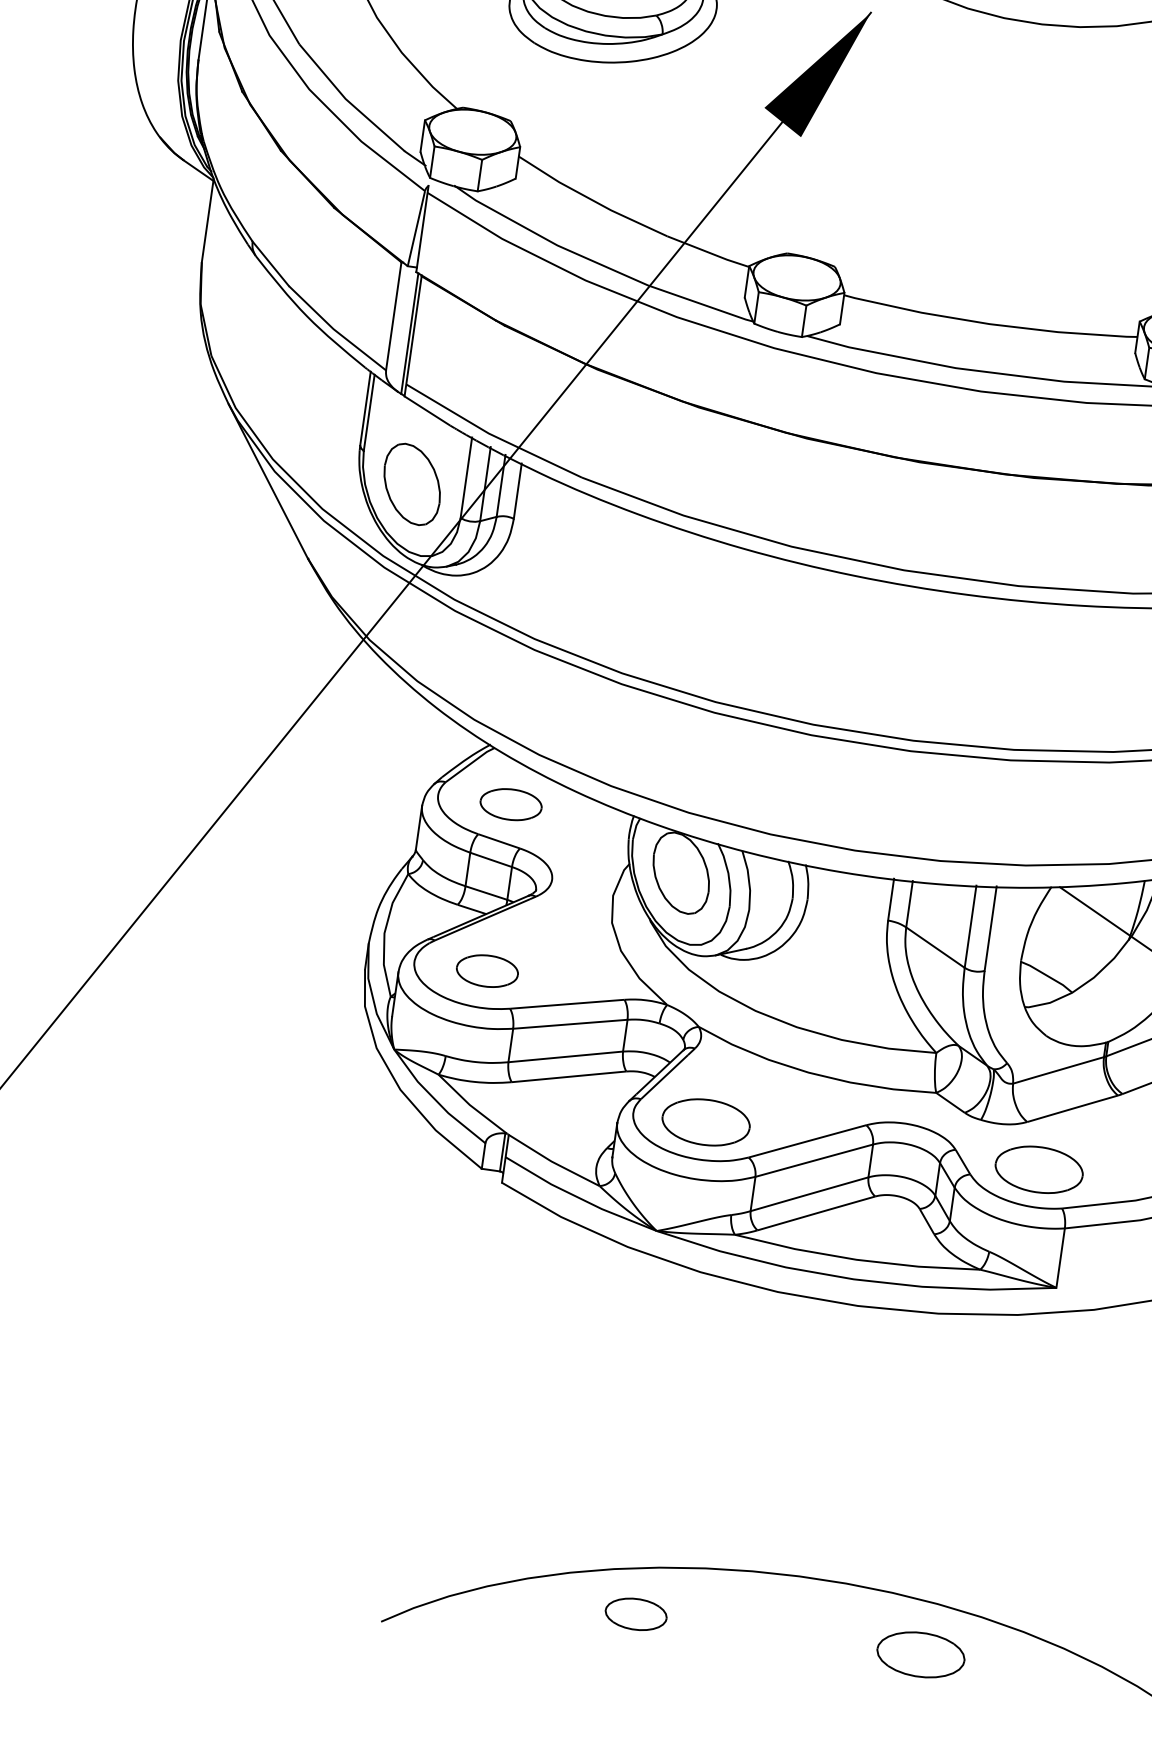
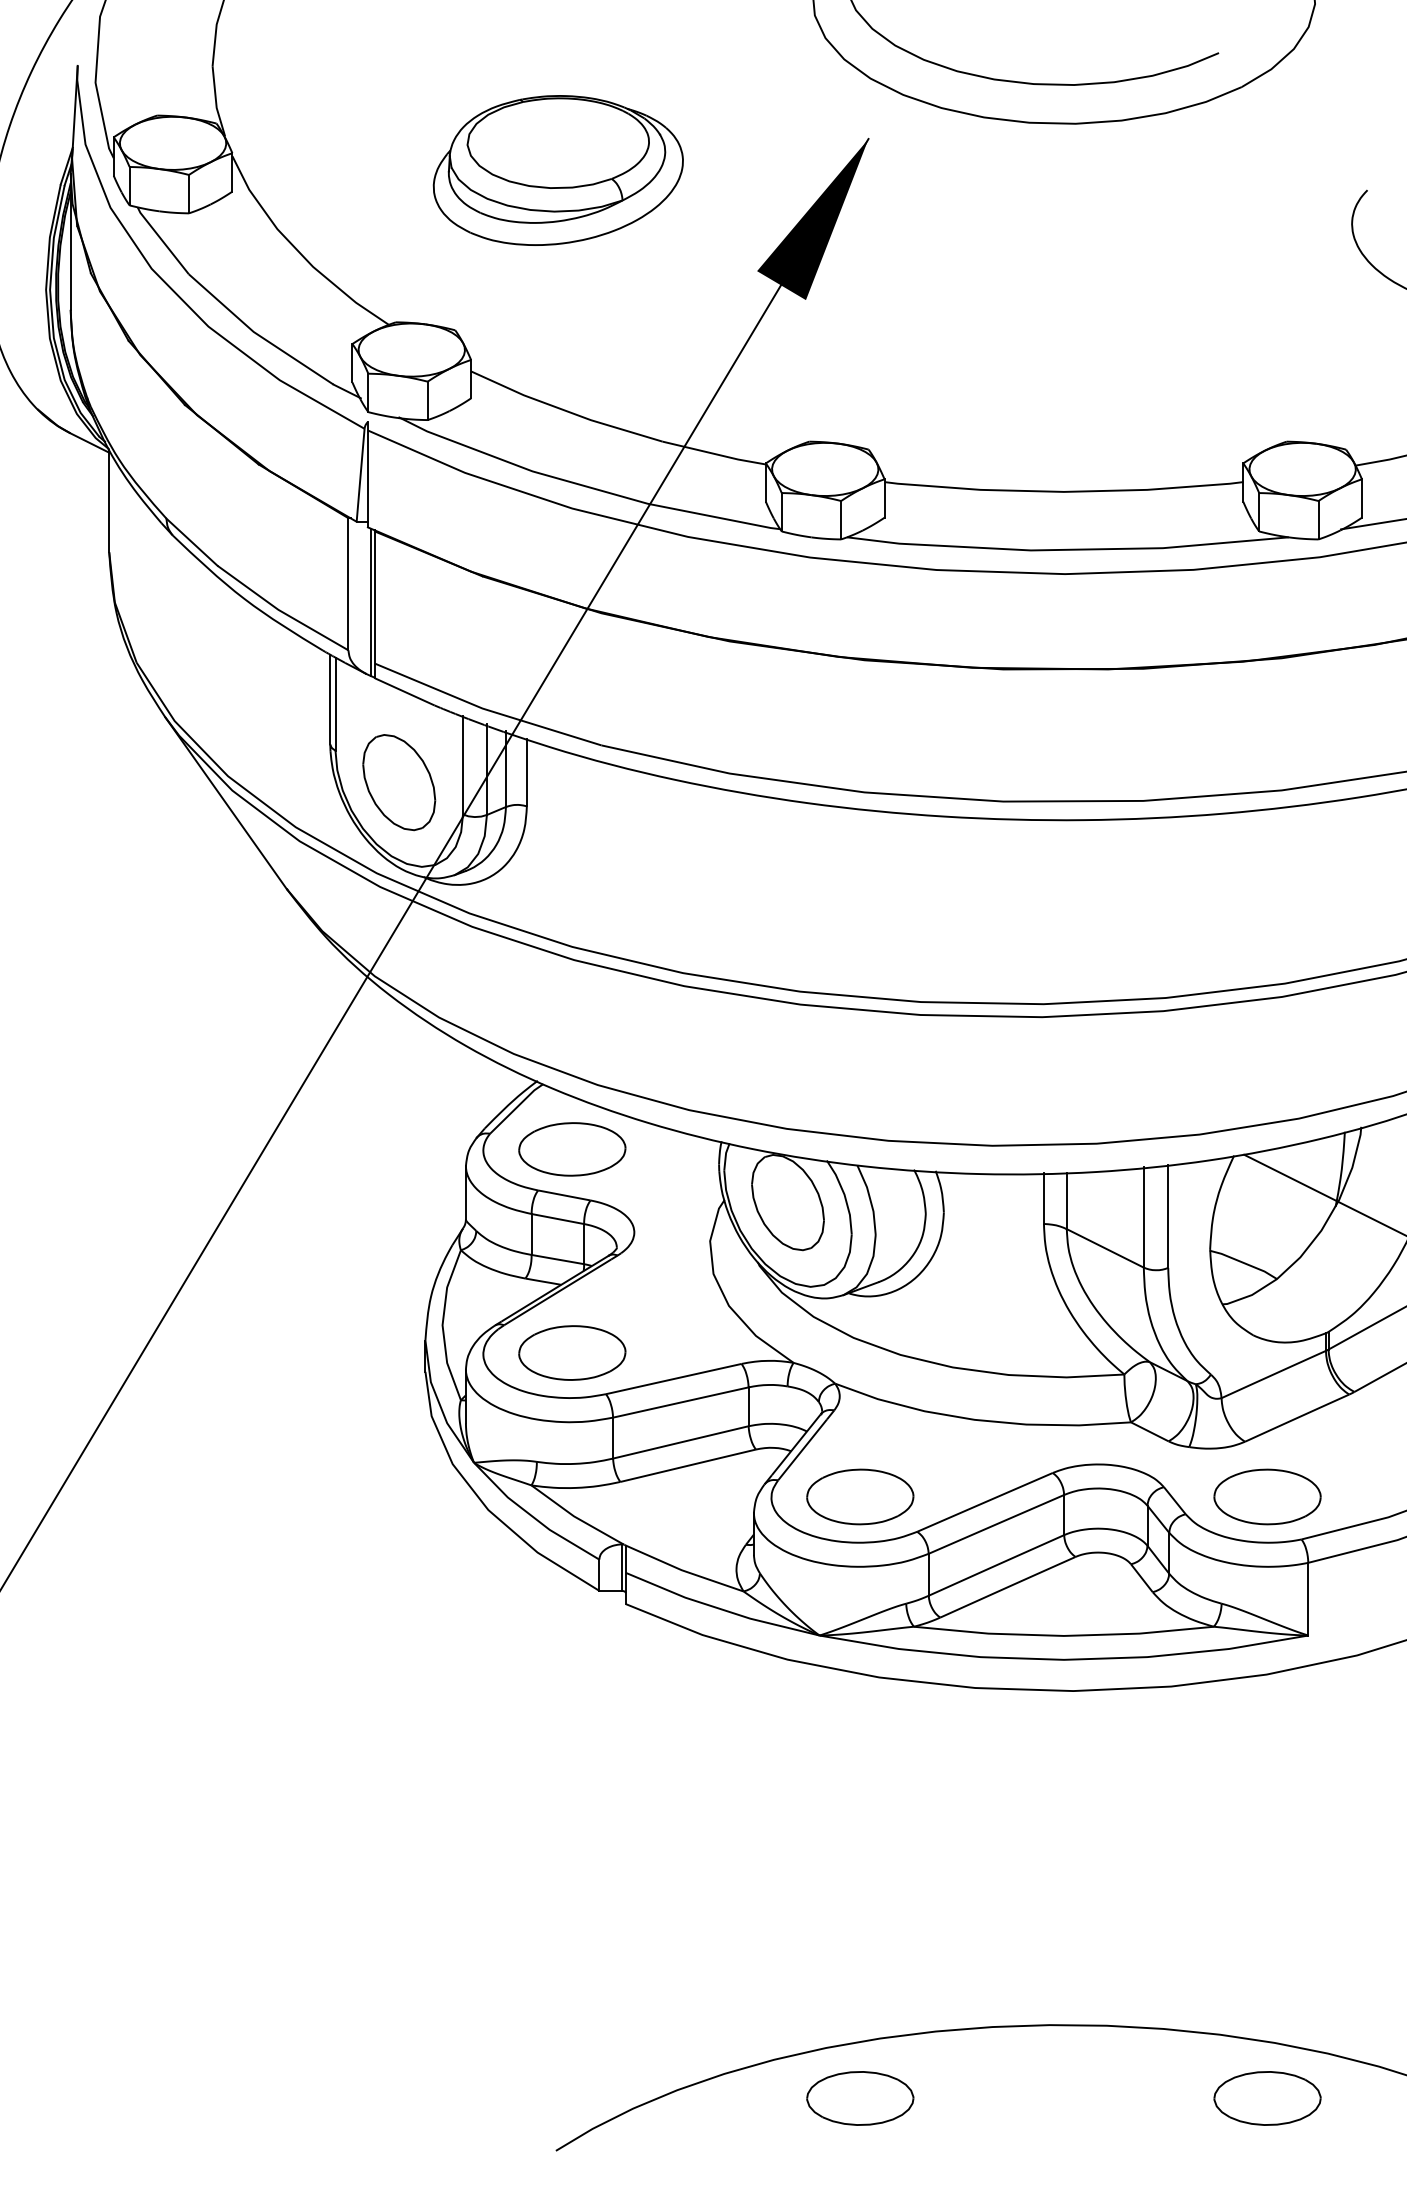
part: (511, 804) -> (572, 1149), size x1.43
part: (487, 970) -> (572, 1352), size x1.43
part: (636, 1614) -> (860, 2098), size x1.43
part: (920, 1654) -> (1267, 2098), moved

